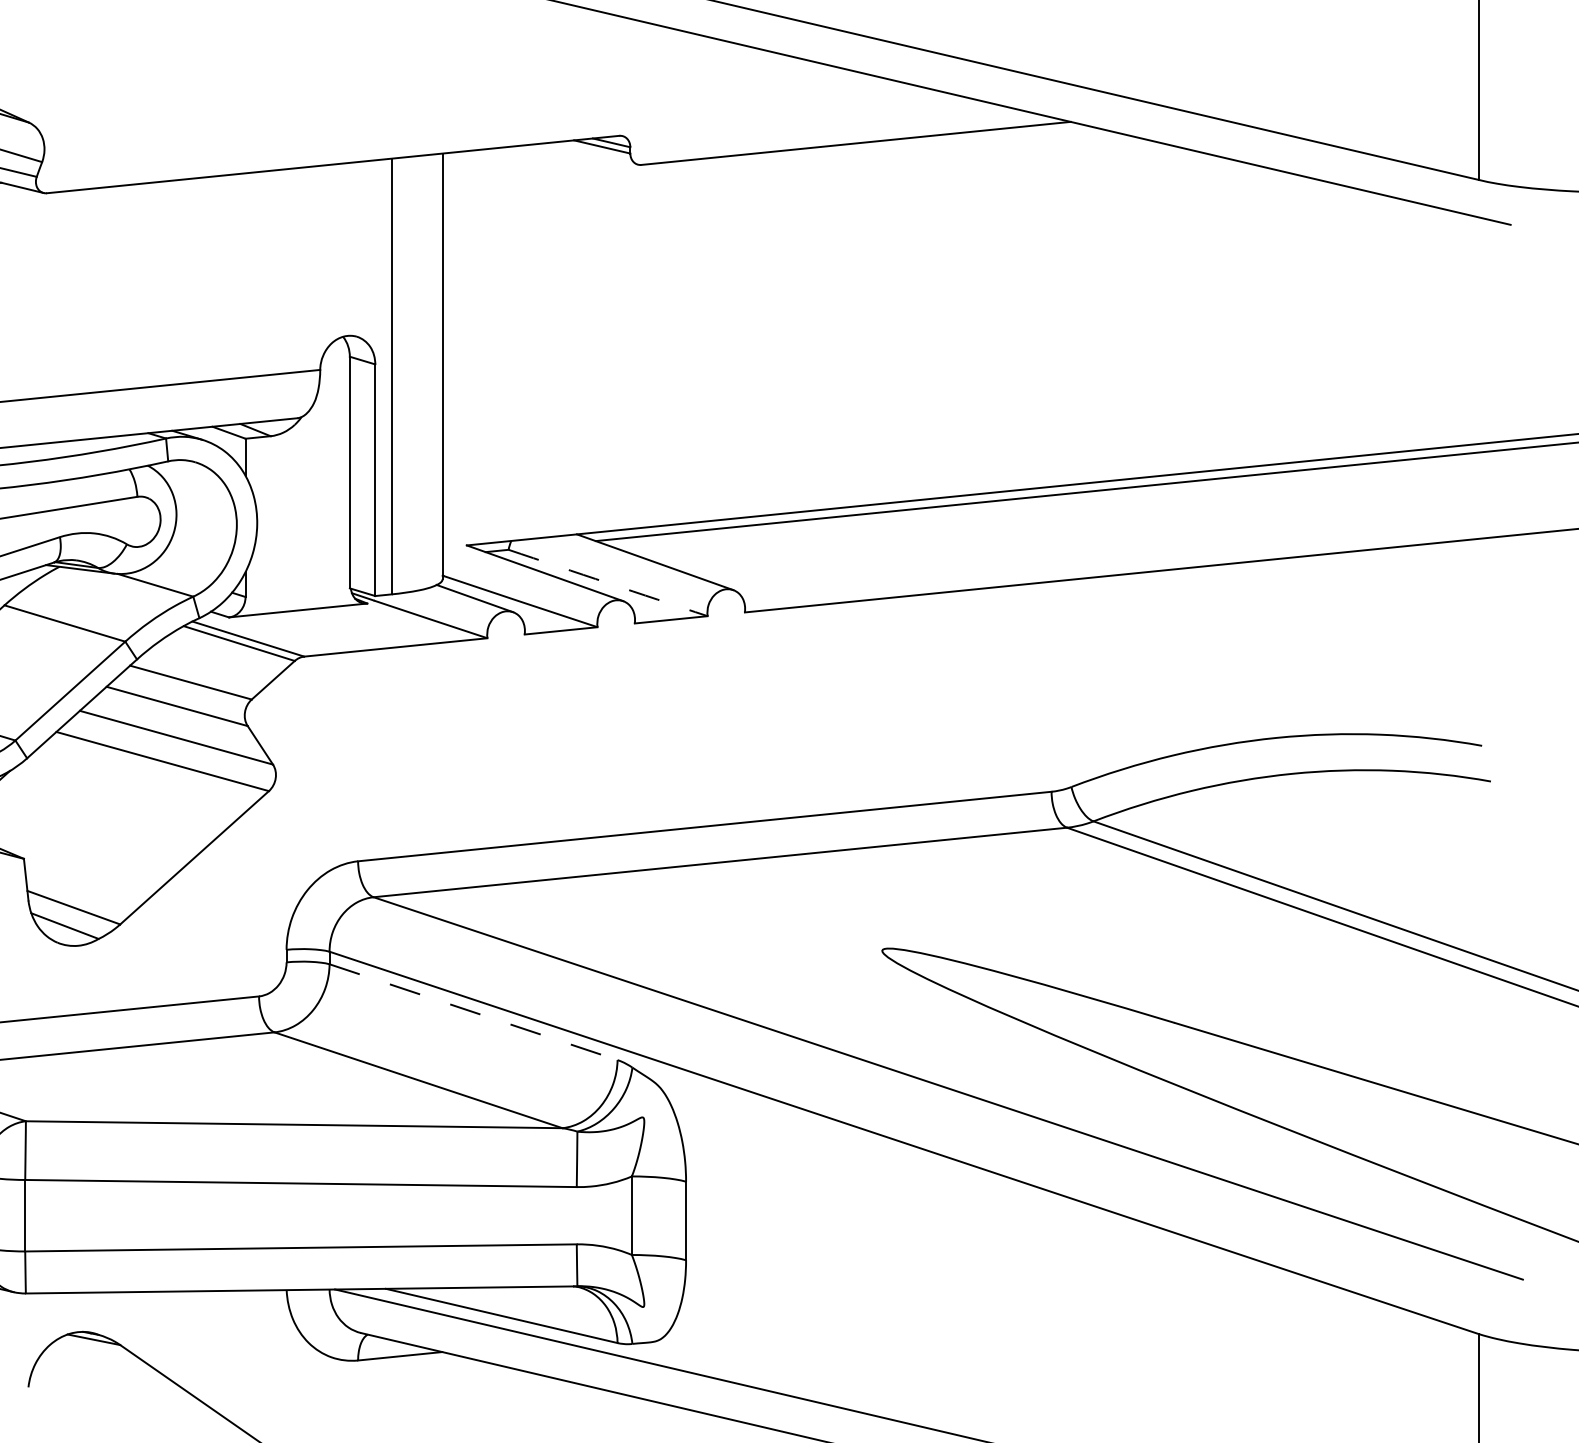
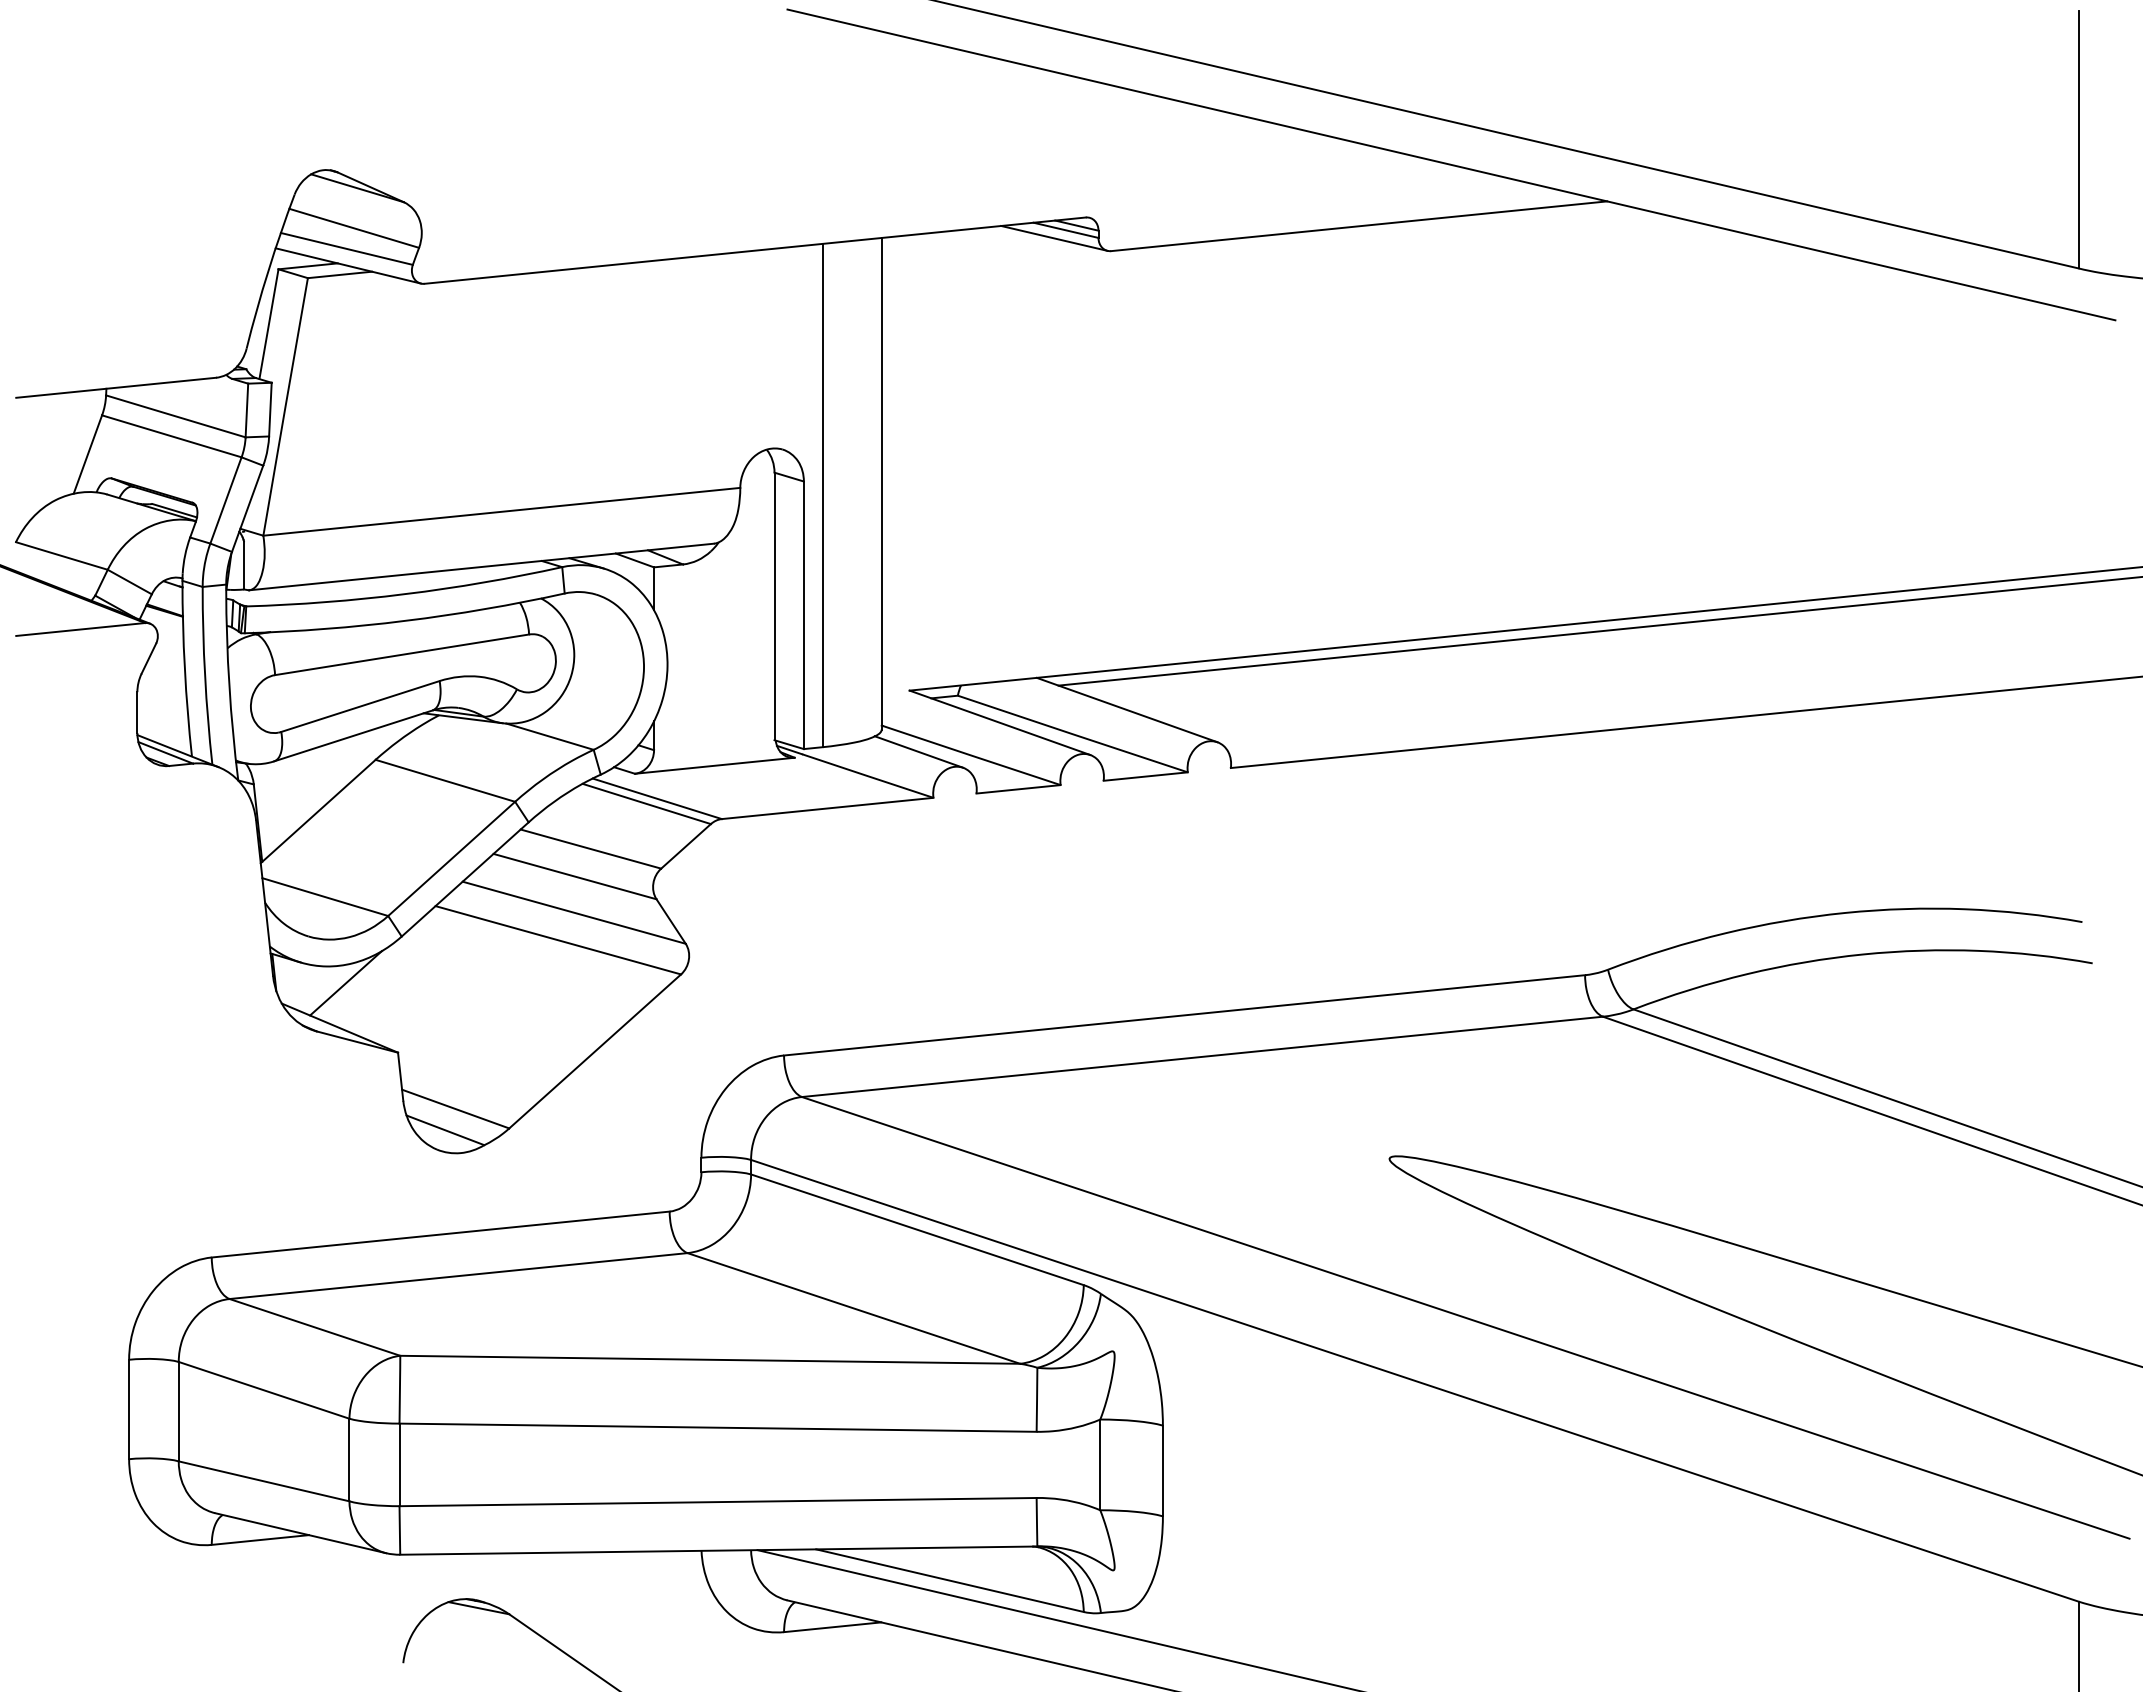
line: (592, 154) -> (1054, 238), added
arc: (607, 583) -> (1072, 734), dashed -> solid
line: (473, 1011) -> (917, 1229), dashed -> solid

